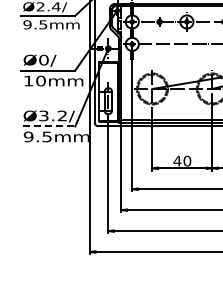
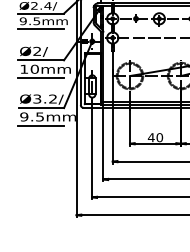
line: (47, 33) -> (40, 28), added
text: (43, 59) -> (36, 50), Ø0/ -> Ø2/
line: (47, 91) -> (40, 78), added
line: (49, 126) -> (42, 108), dashed -> solid
line: (47, 147) -> (40, 126), added

